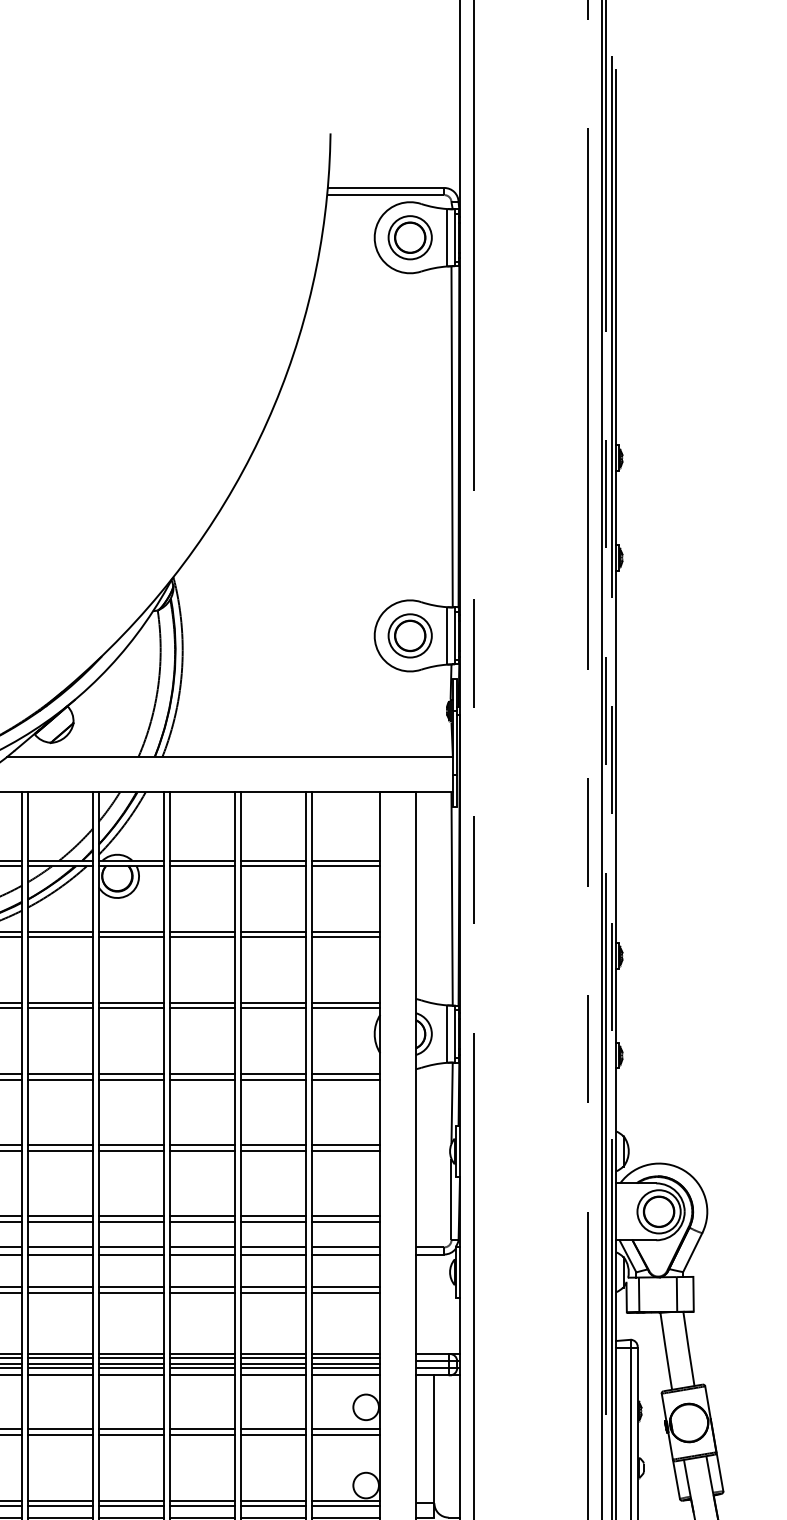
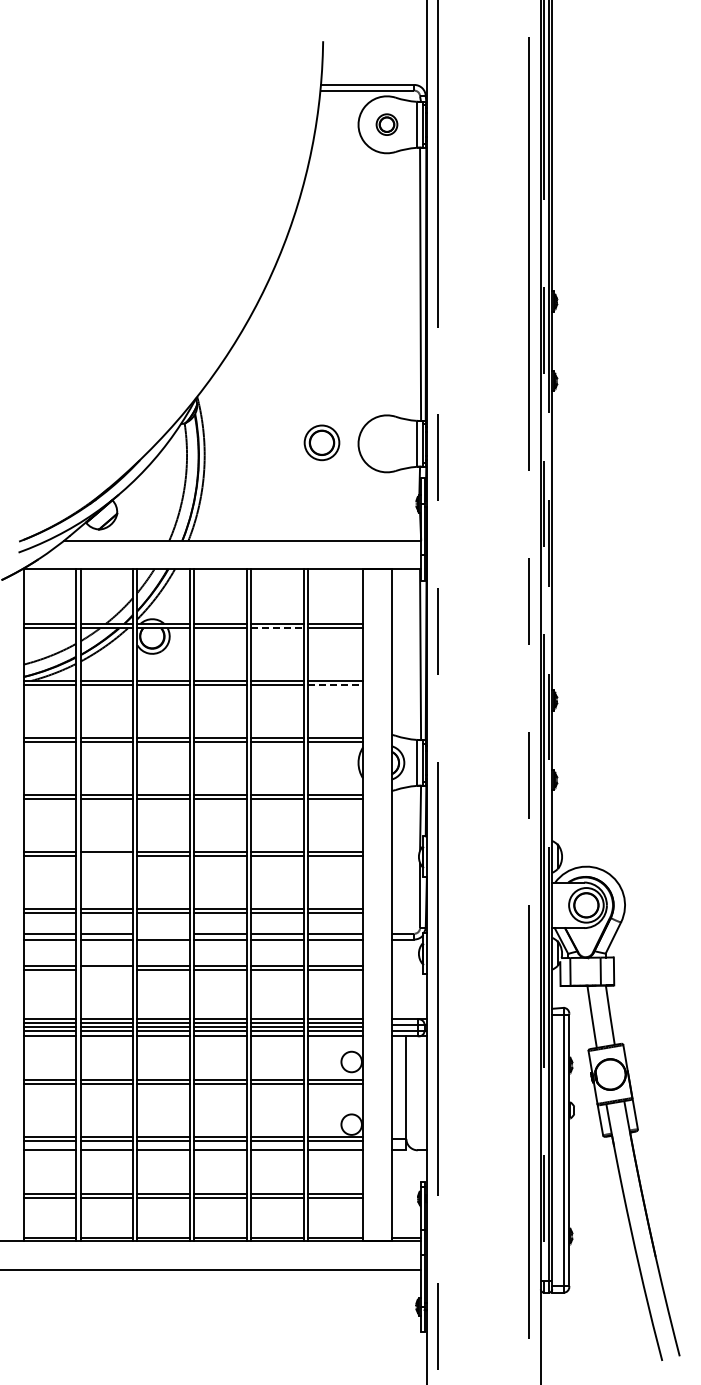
part: (409, 237) -> (386, 124), size x0.6
part: (409, 635) -> (321, 442), moved
line: (274, 866) -> (278, 628), solid -> dashed
line: (347, 937) -> (336, 685), solid -> dashed
line: (60, 1150) -> (106, 856), removed
line: (131, 1246) -> (163, 933), removed
line: (60, 1293) -> (106, 970), removed

